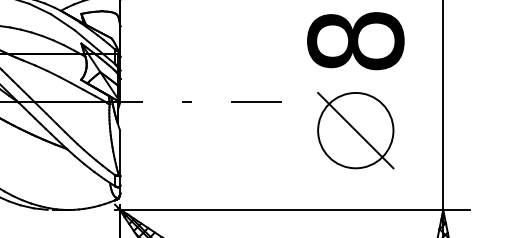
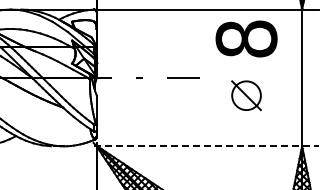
part: (355, 130) -> (246, 95), size x0.6
line: (292, 210) -> (206, 146), solid -> dashed

